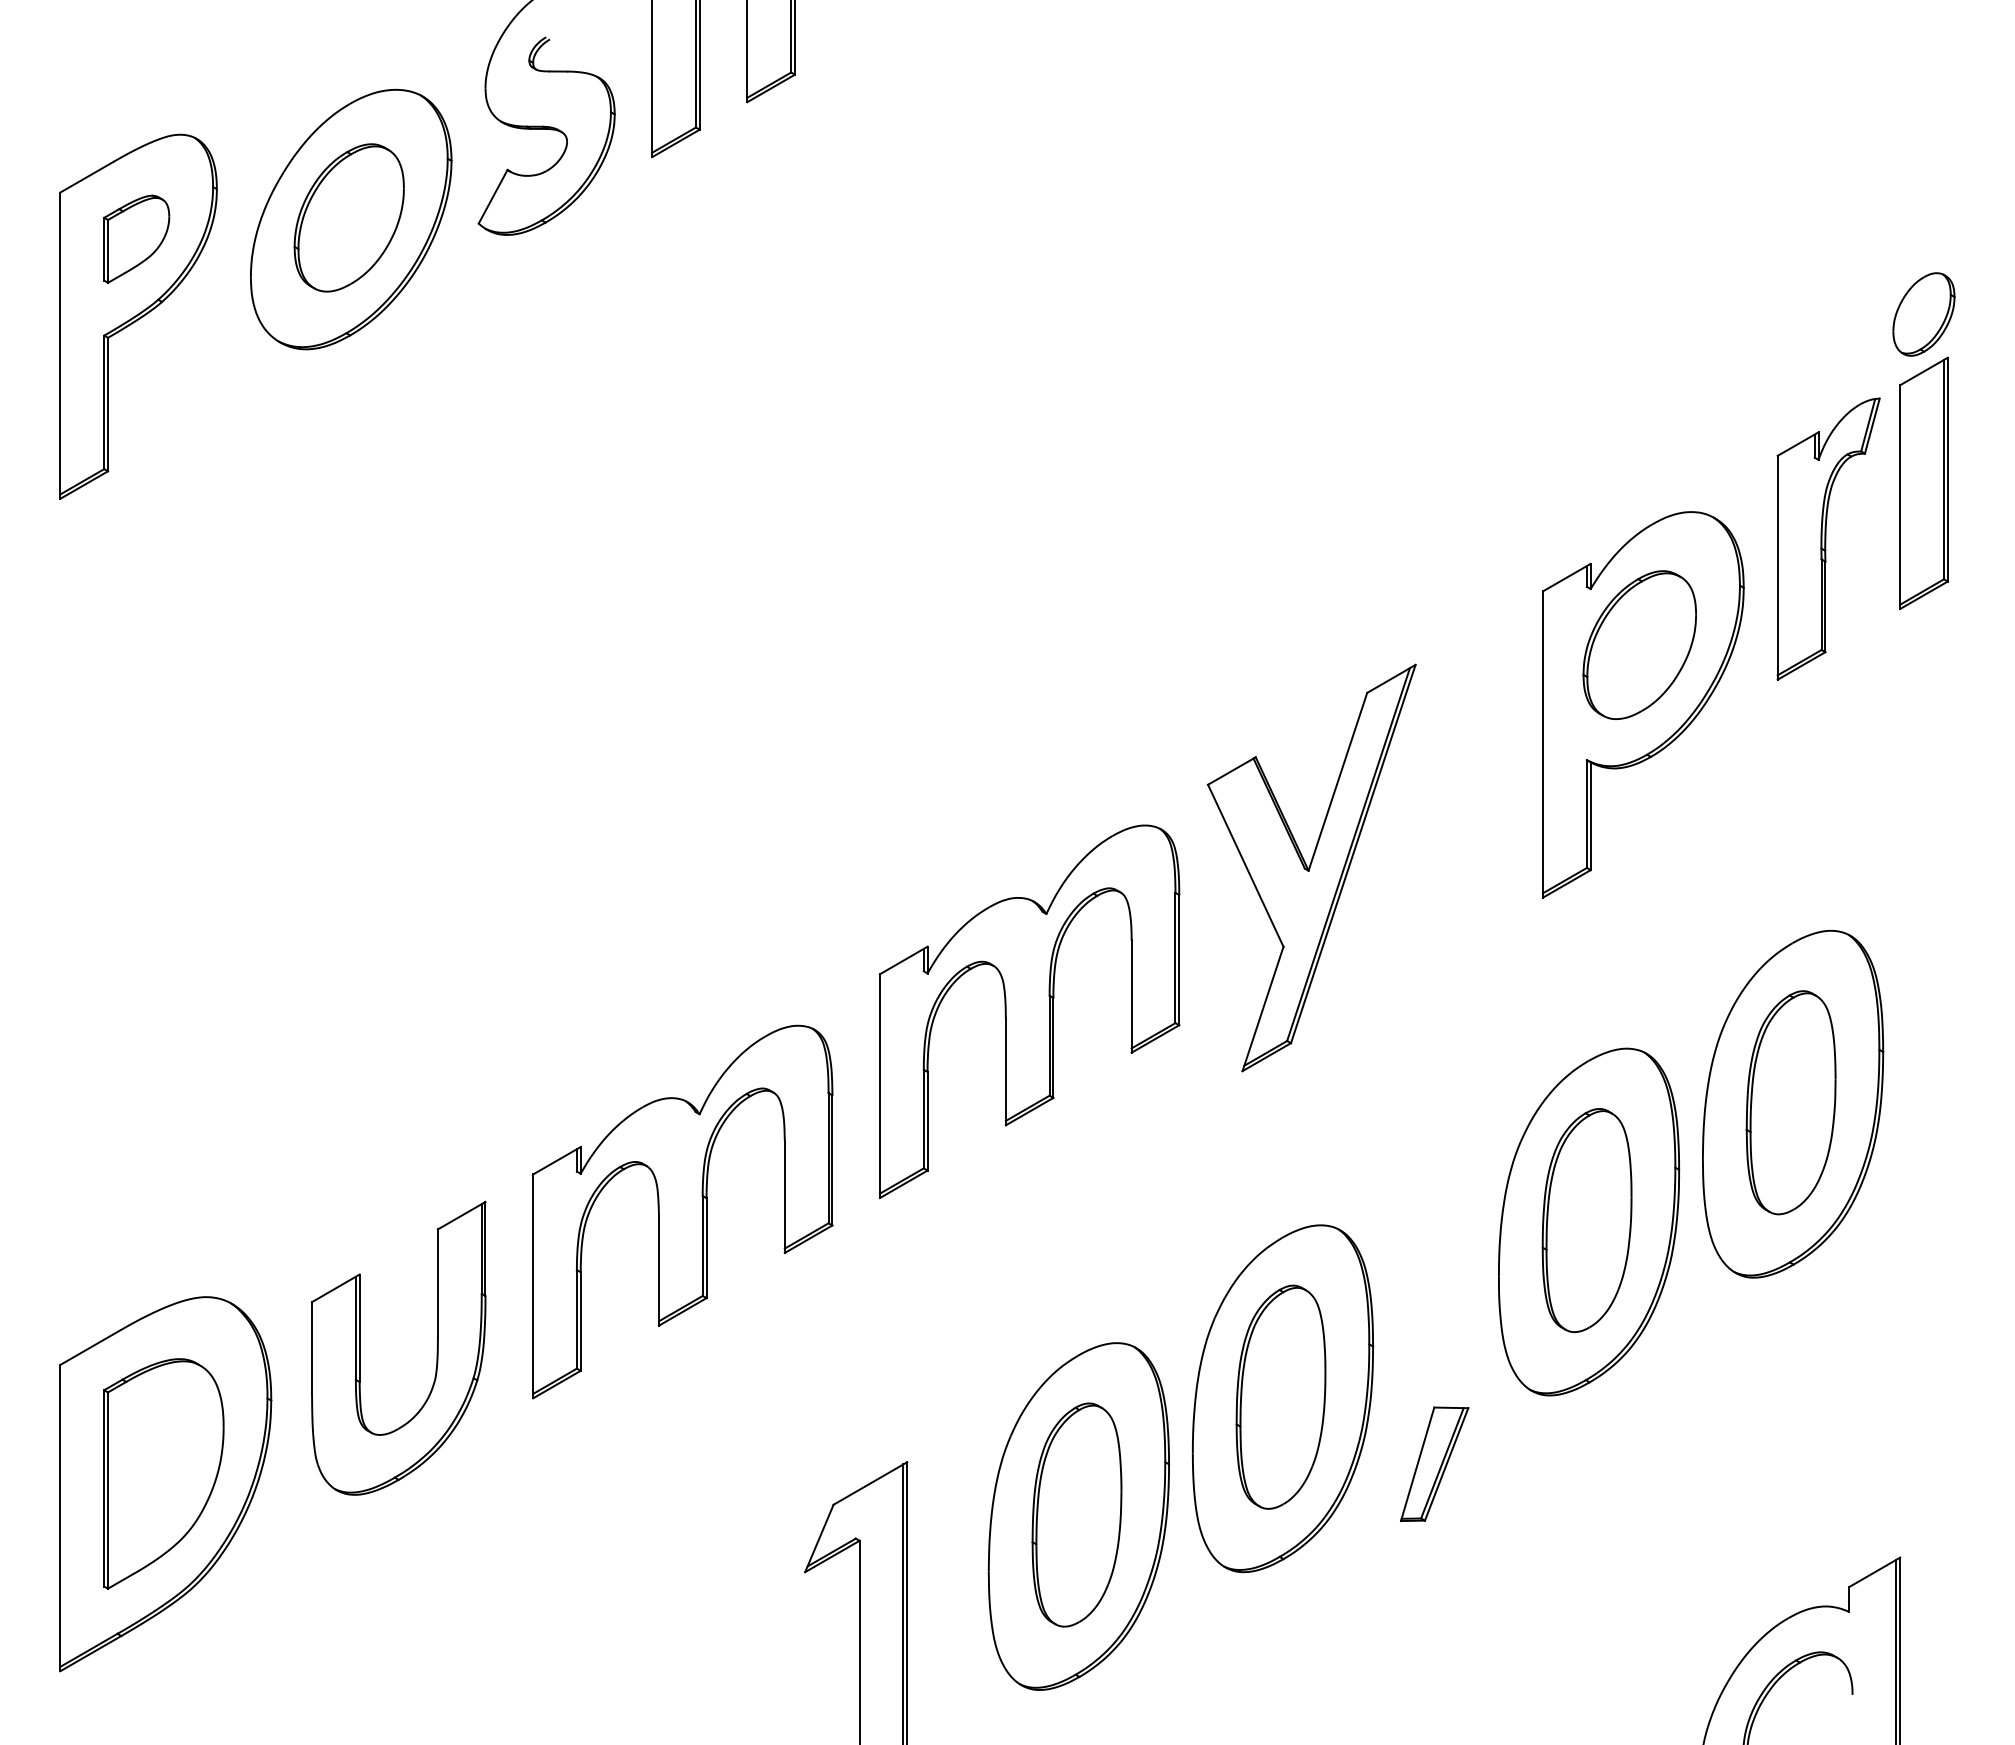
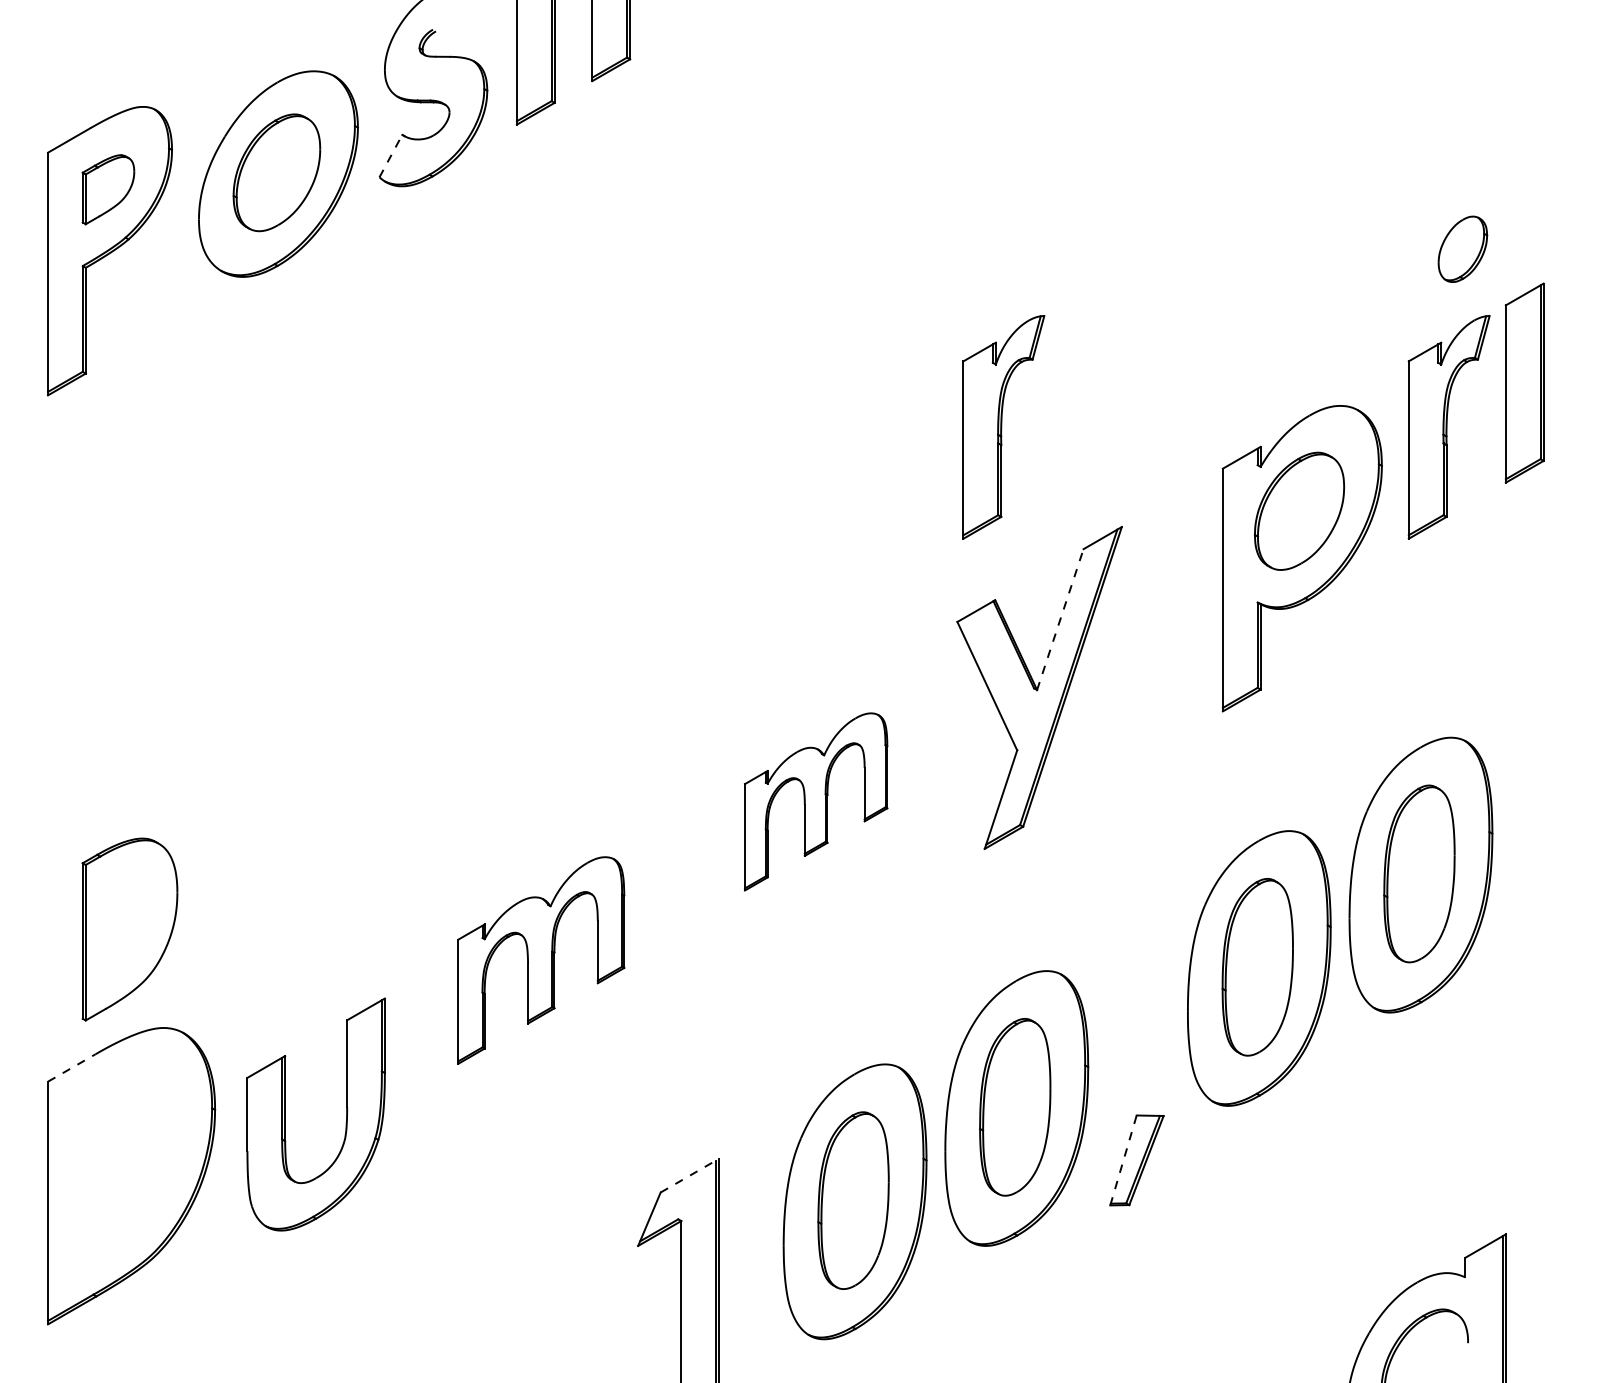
line: (493, 196) -> (391, 155), solid -> dashed
part: (1923, 314) -> (1462, 249), moved
part: (1266, 538) -> (1003, 426), added
line: (1337, 781) -> (1059, 619), solid -> dashed
part: (1029, 1011) -> (815, 801), size x0.6
part: (682, 1211) -> (540, 960), size x0.7
line: (90, 1347) -> (71, 1067), solid -> dashed
part: (360, 1348) -> (285, 1114), moved
line: (1417, 1463) -> (1123, 1159), solid -> dashed
part: (163, 1473) -> (129, 929), moved
line: (870, 1483) -> (689, 1175), solid -> dashed

